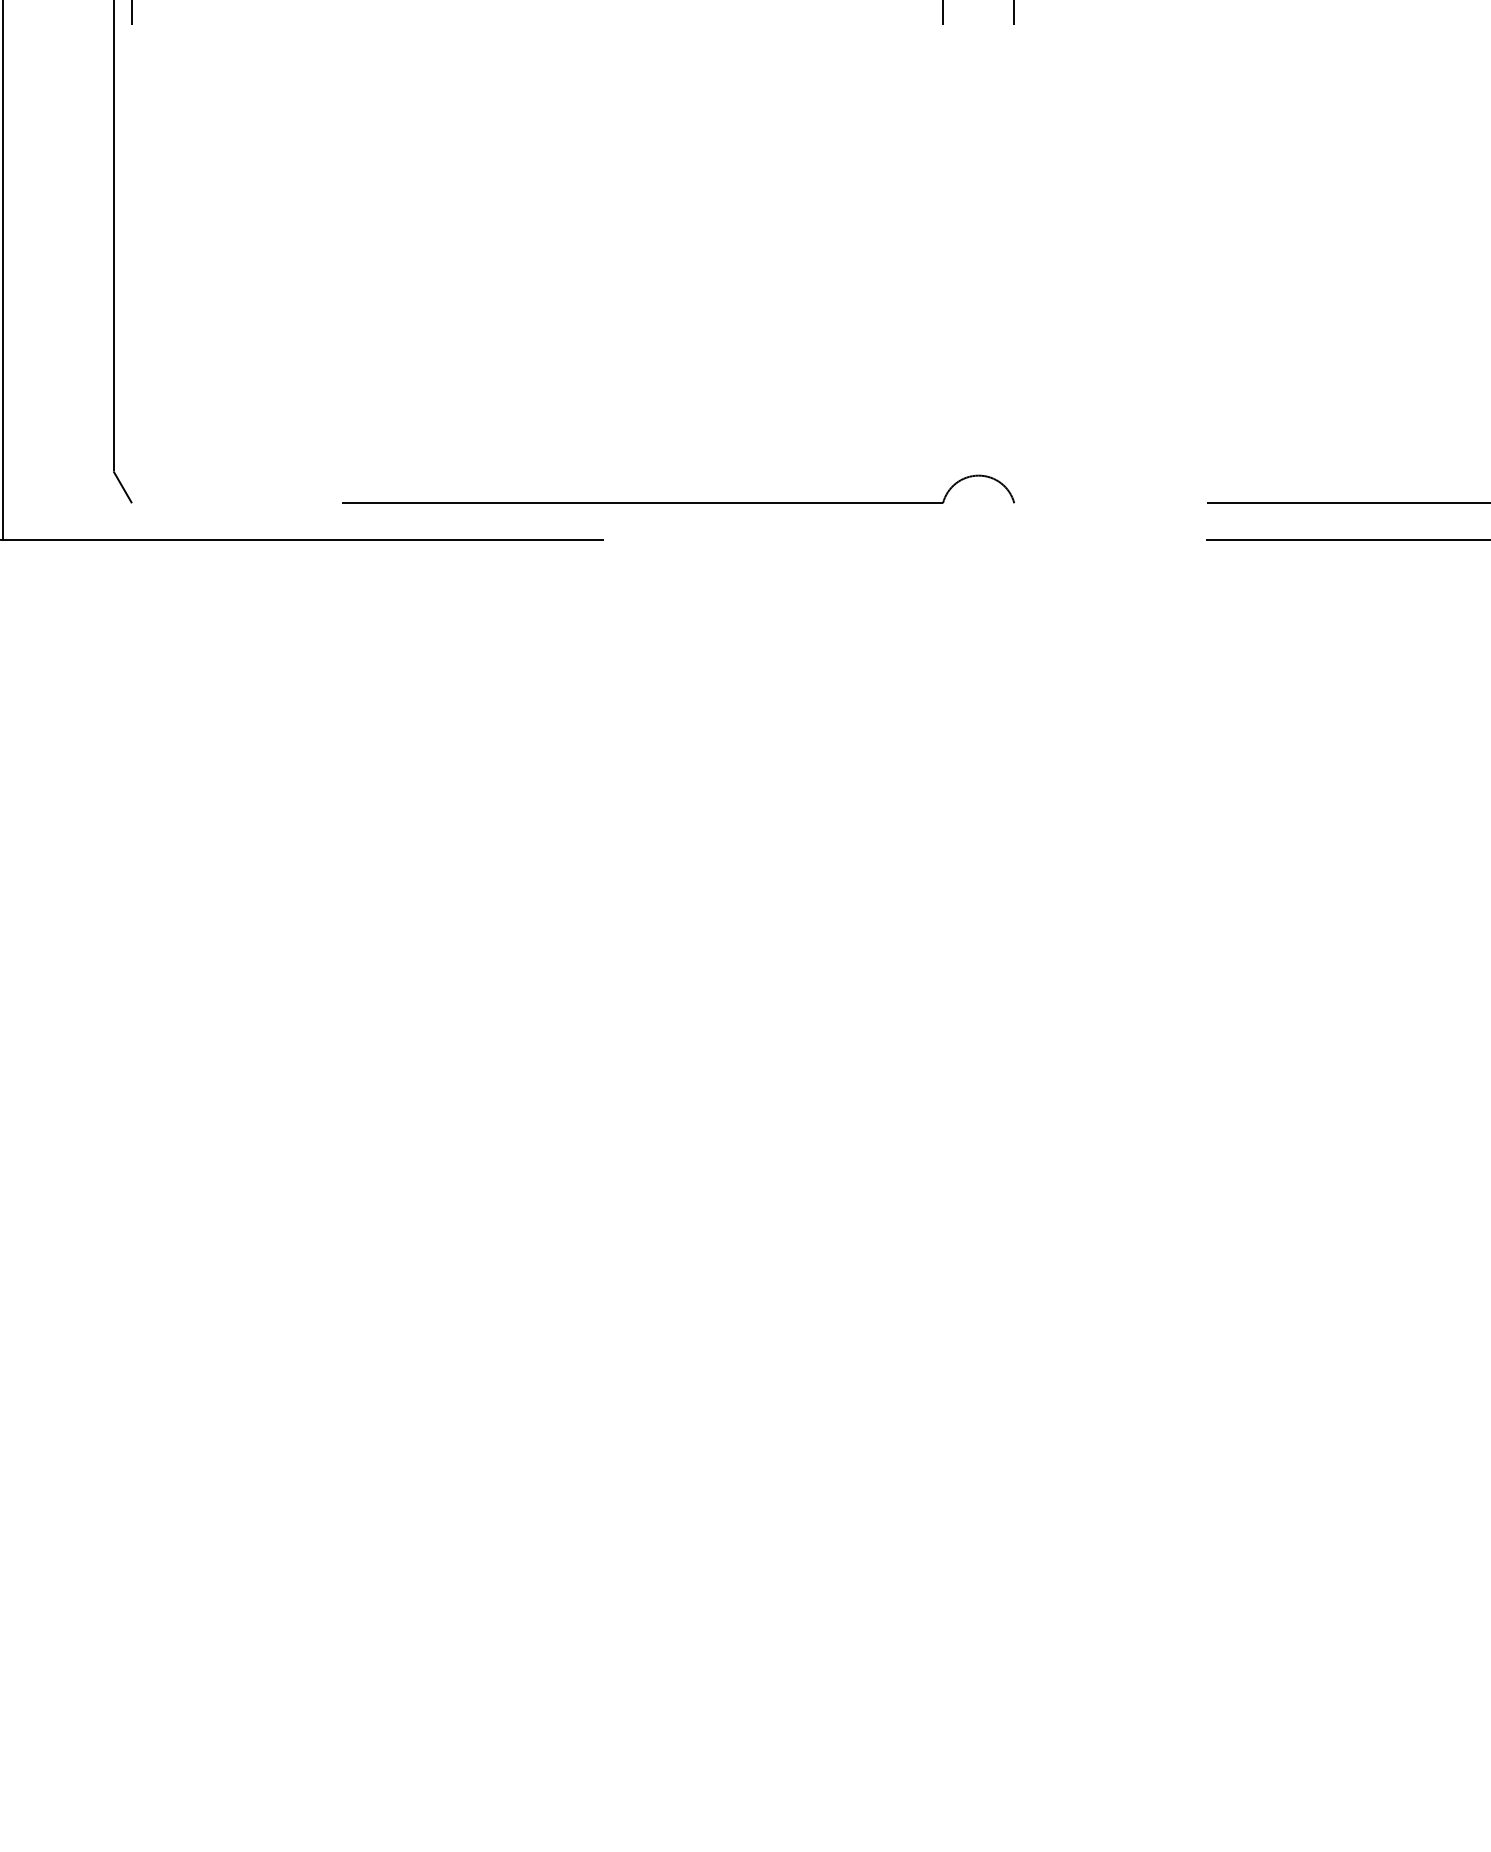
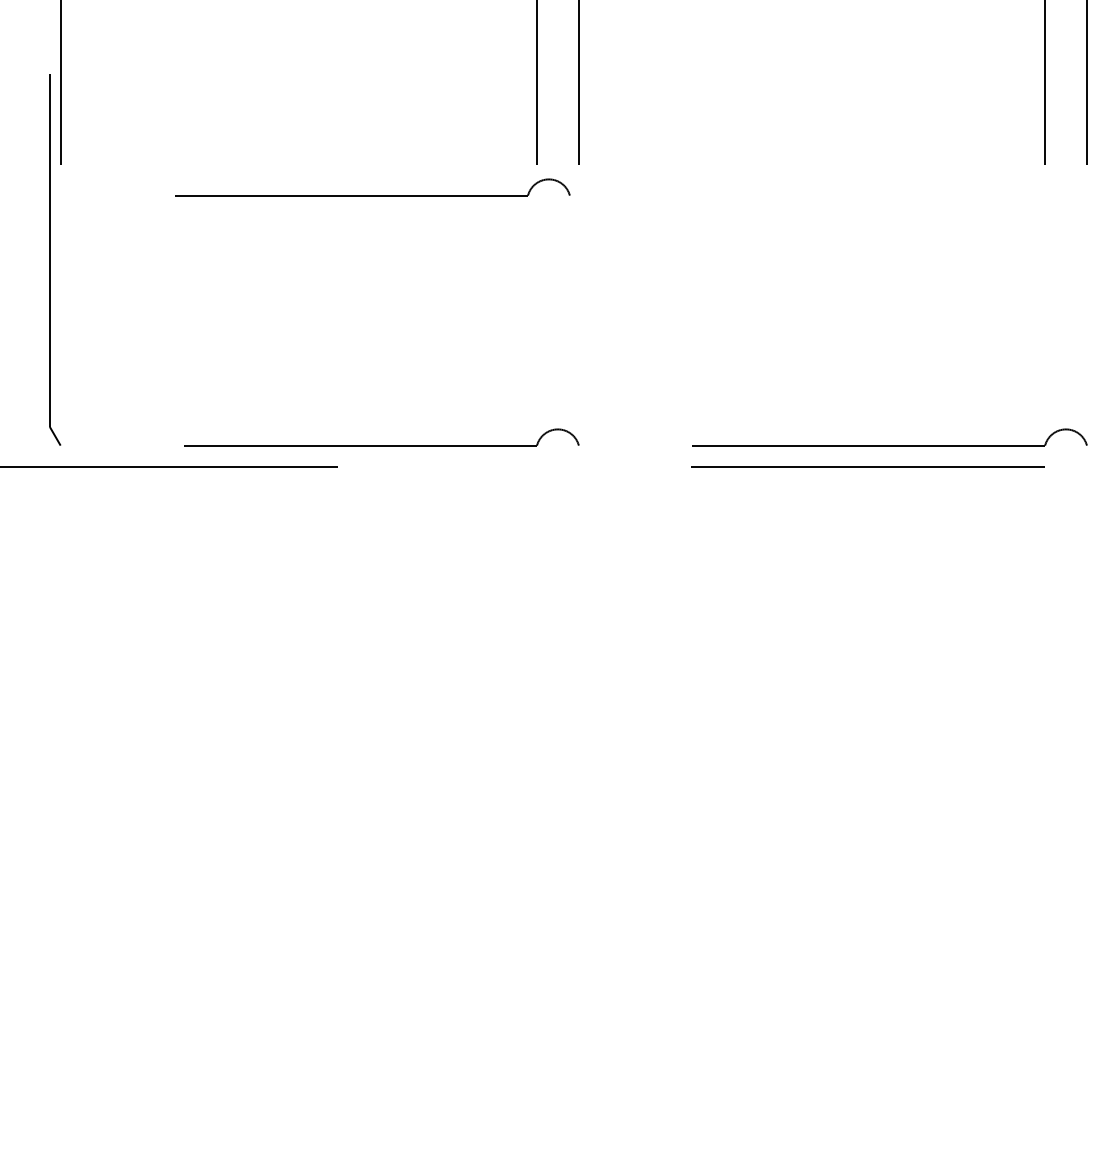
part: (662, 77) -> (372, 195), added

